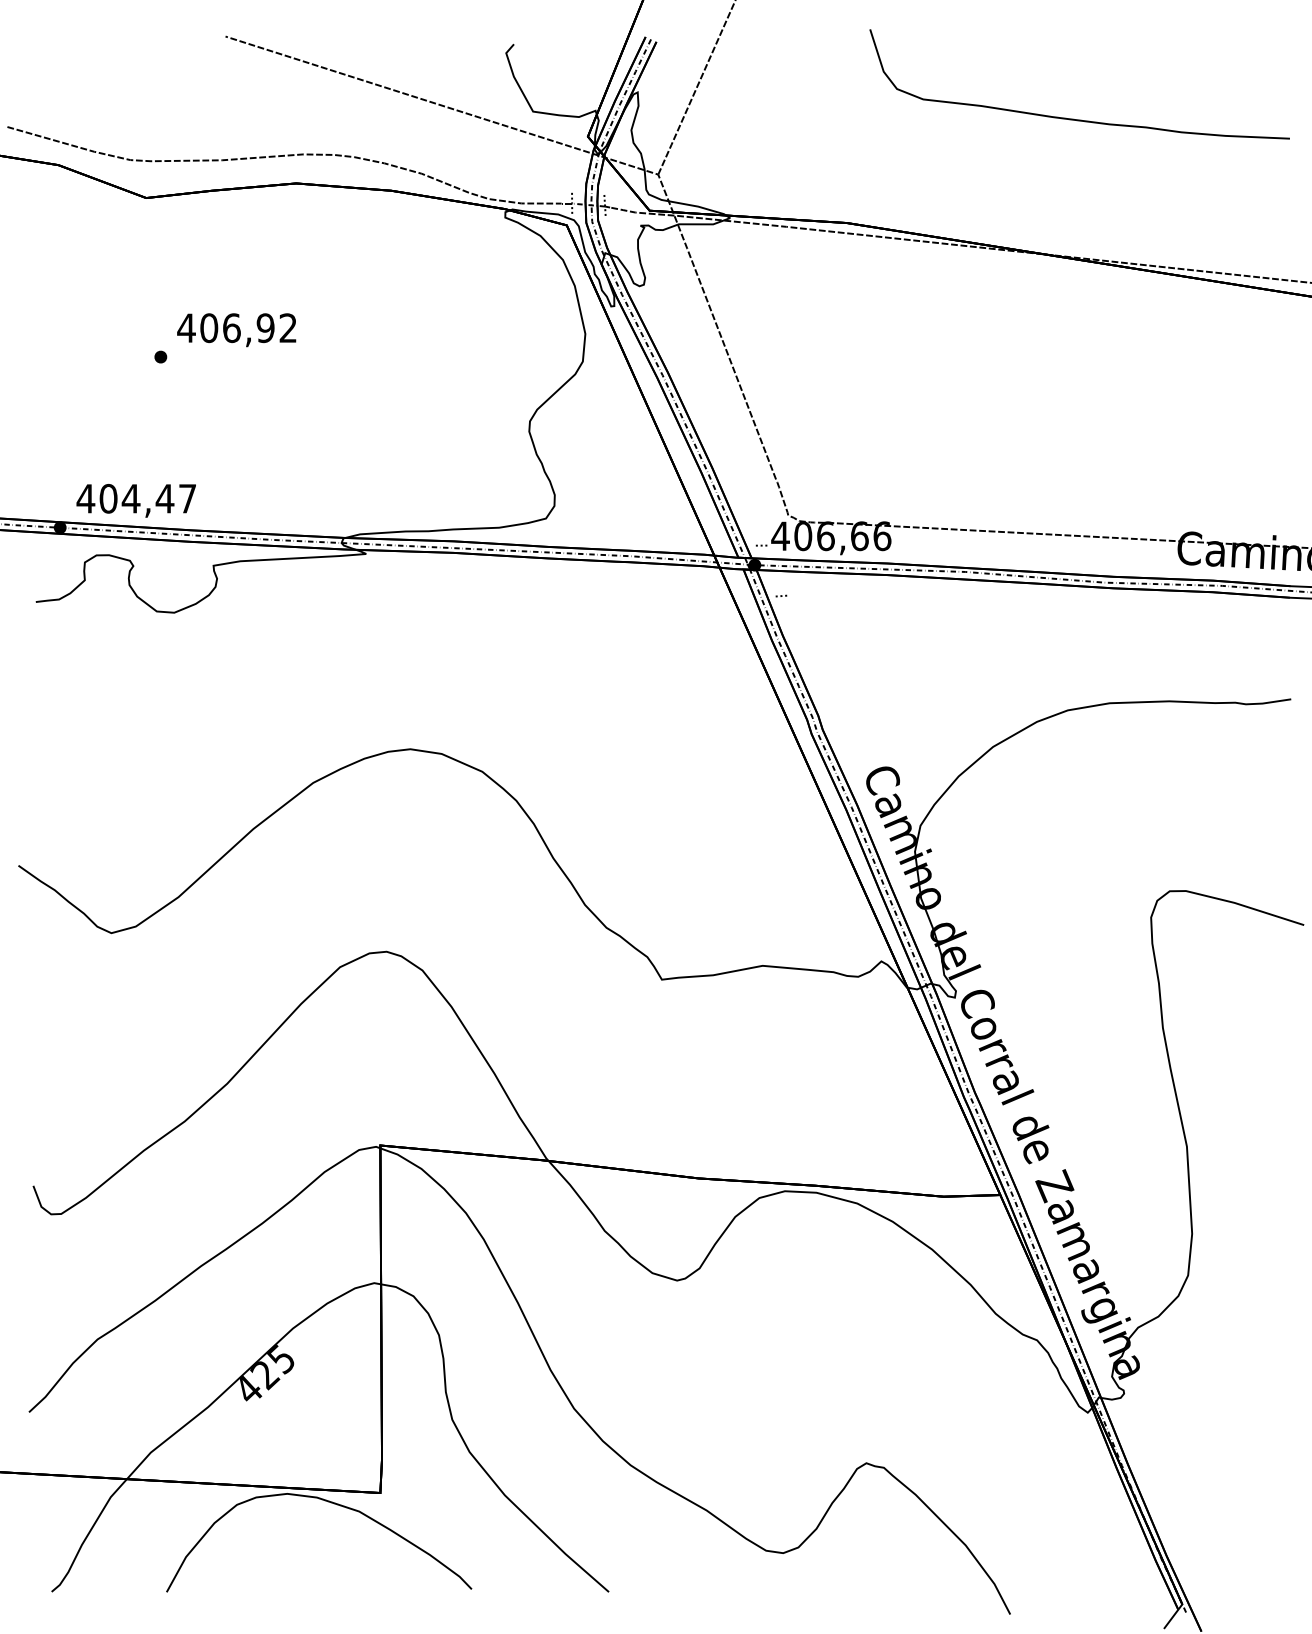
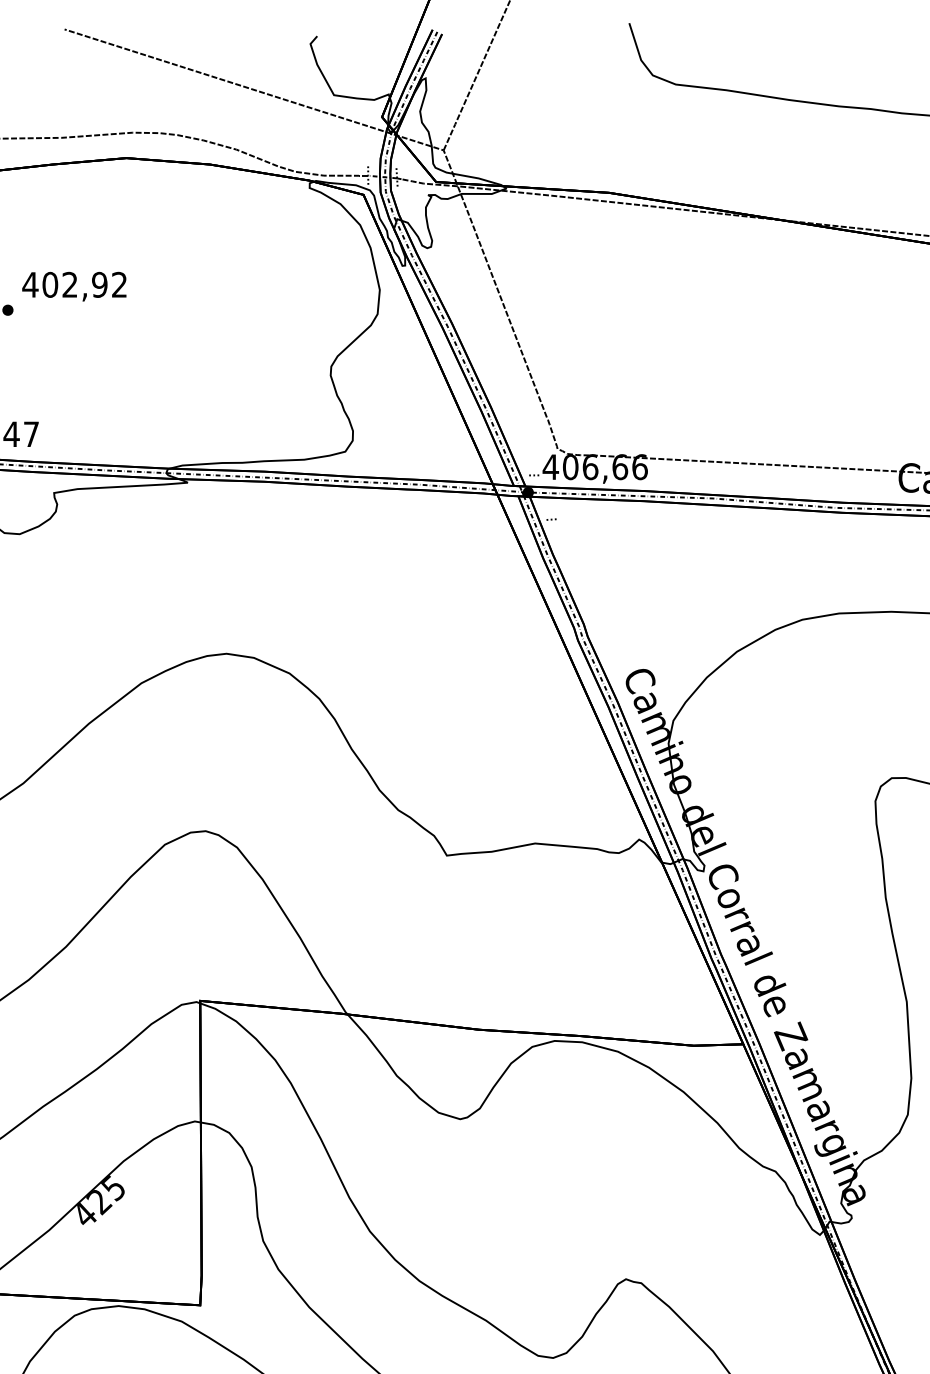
text: (231, 328) -> (69, 285), 406,92 -> 402,92

